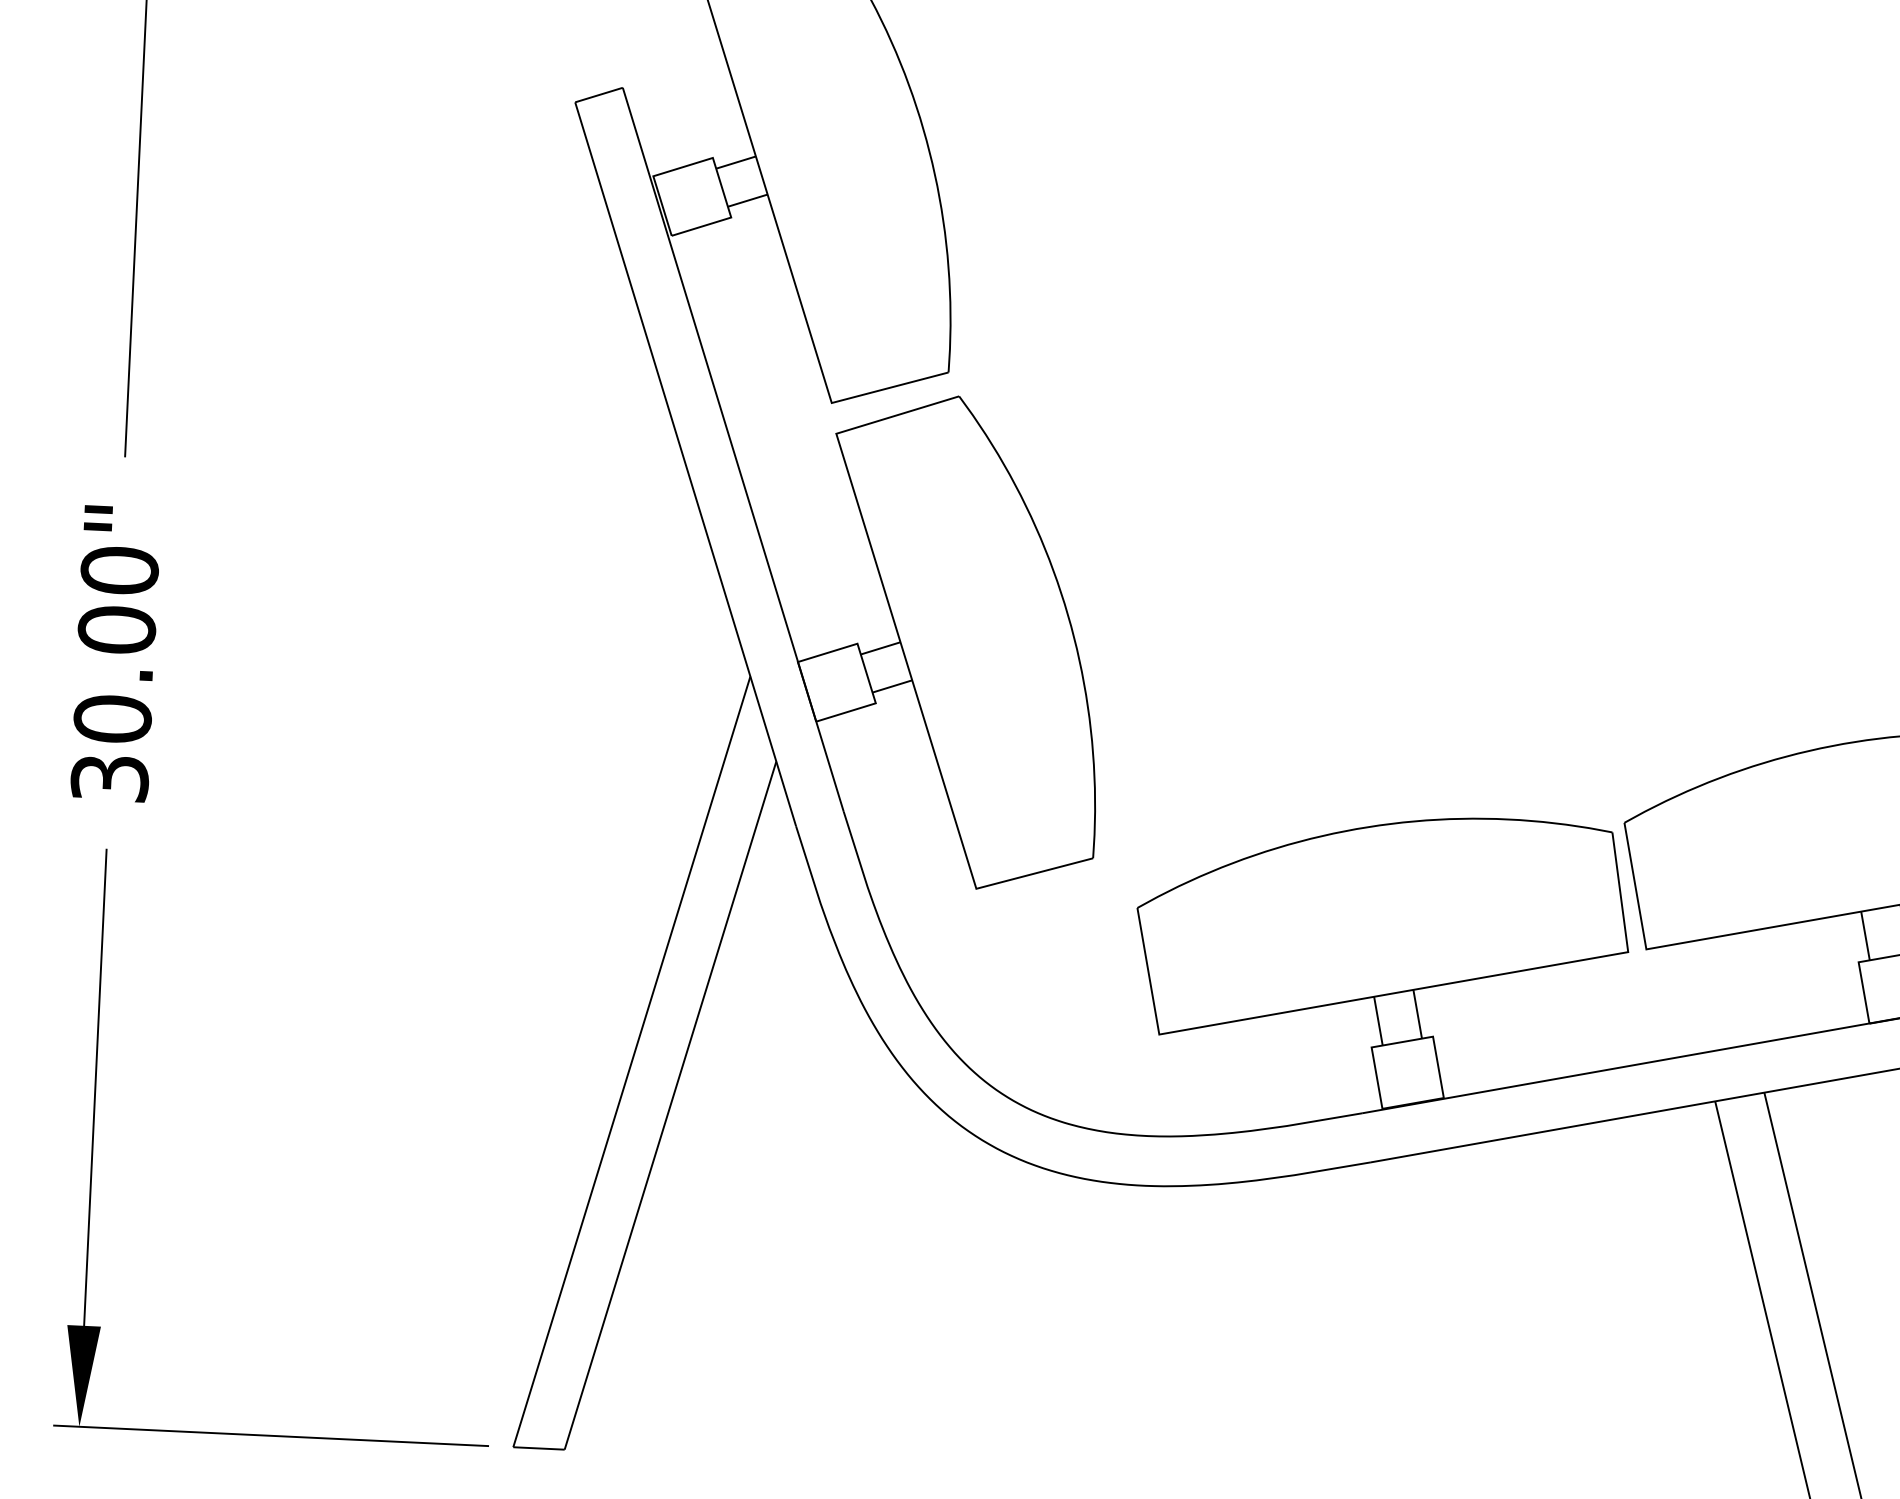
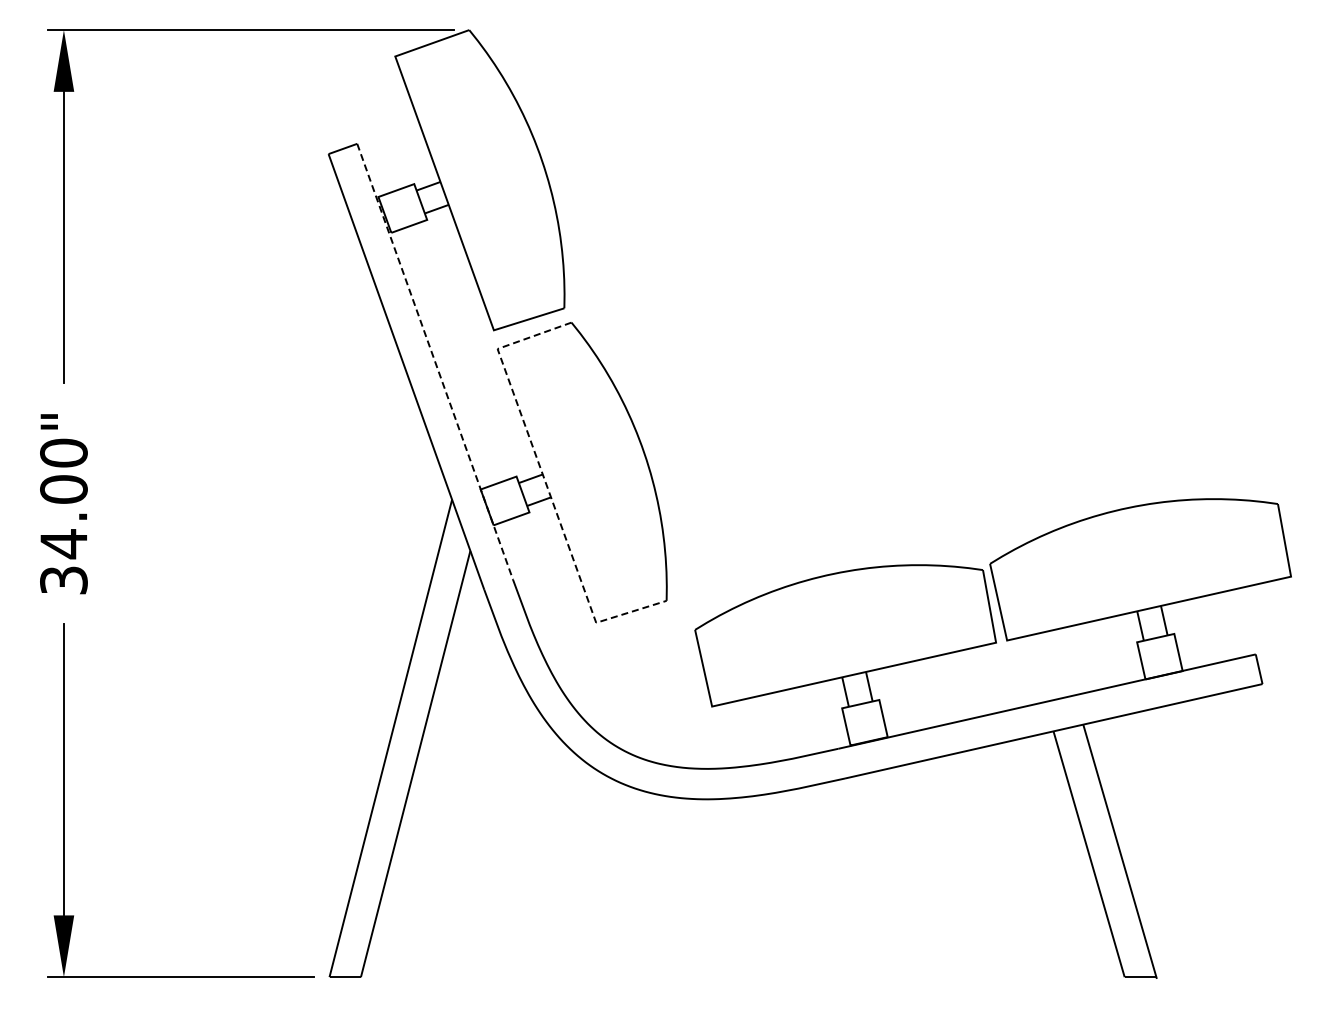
line: (733, 451) -> (435, 362), solid -> dashed
line: (905, 658) -> (546, 484), solid -> dashed
text: (112, 719) -> (63, 544), 30.00" -> 34.00"

